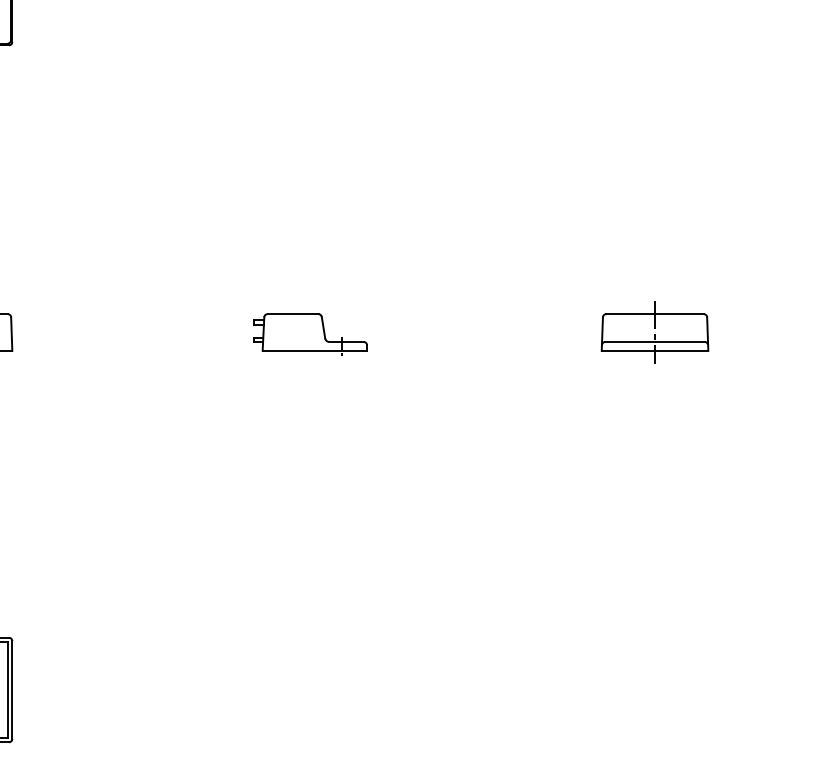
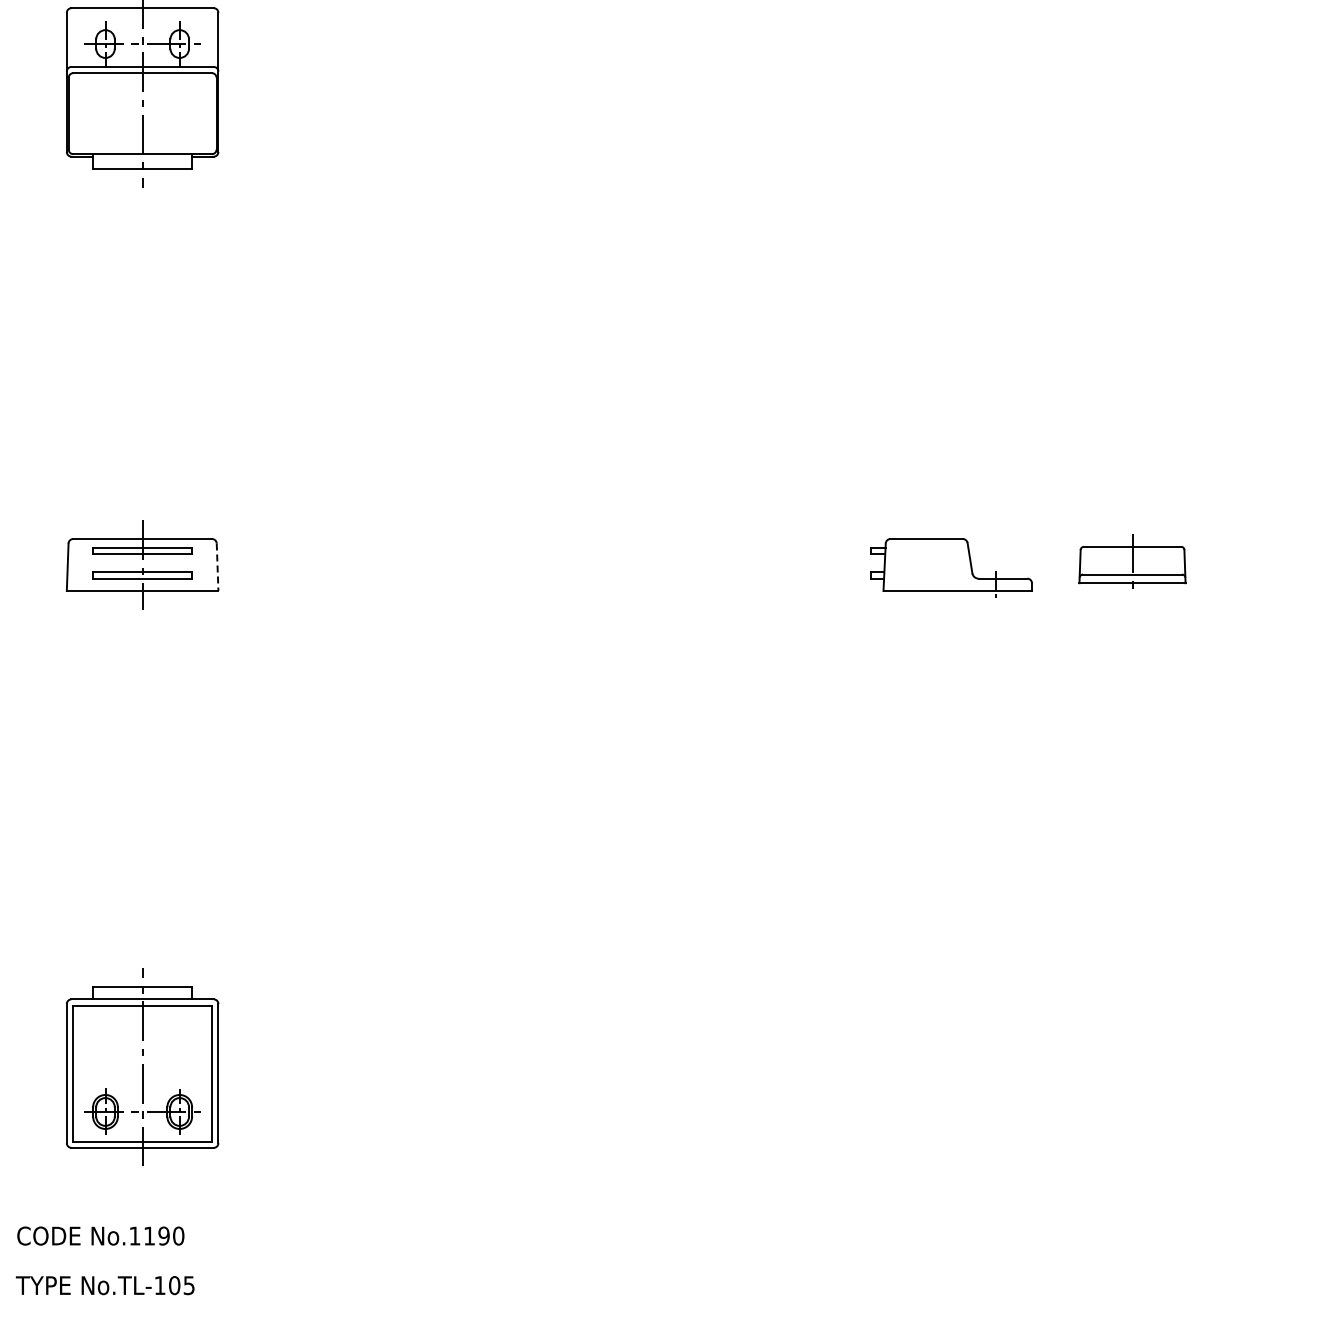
part: (655, 332) -> (1132, 564), size x0.7
line: (11, 334) -> (217, 567), solid -> dashed
part: (310, 334) -> (951, 567), moved

